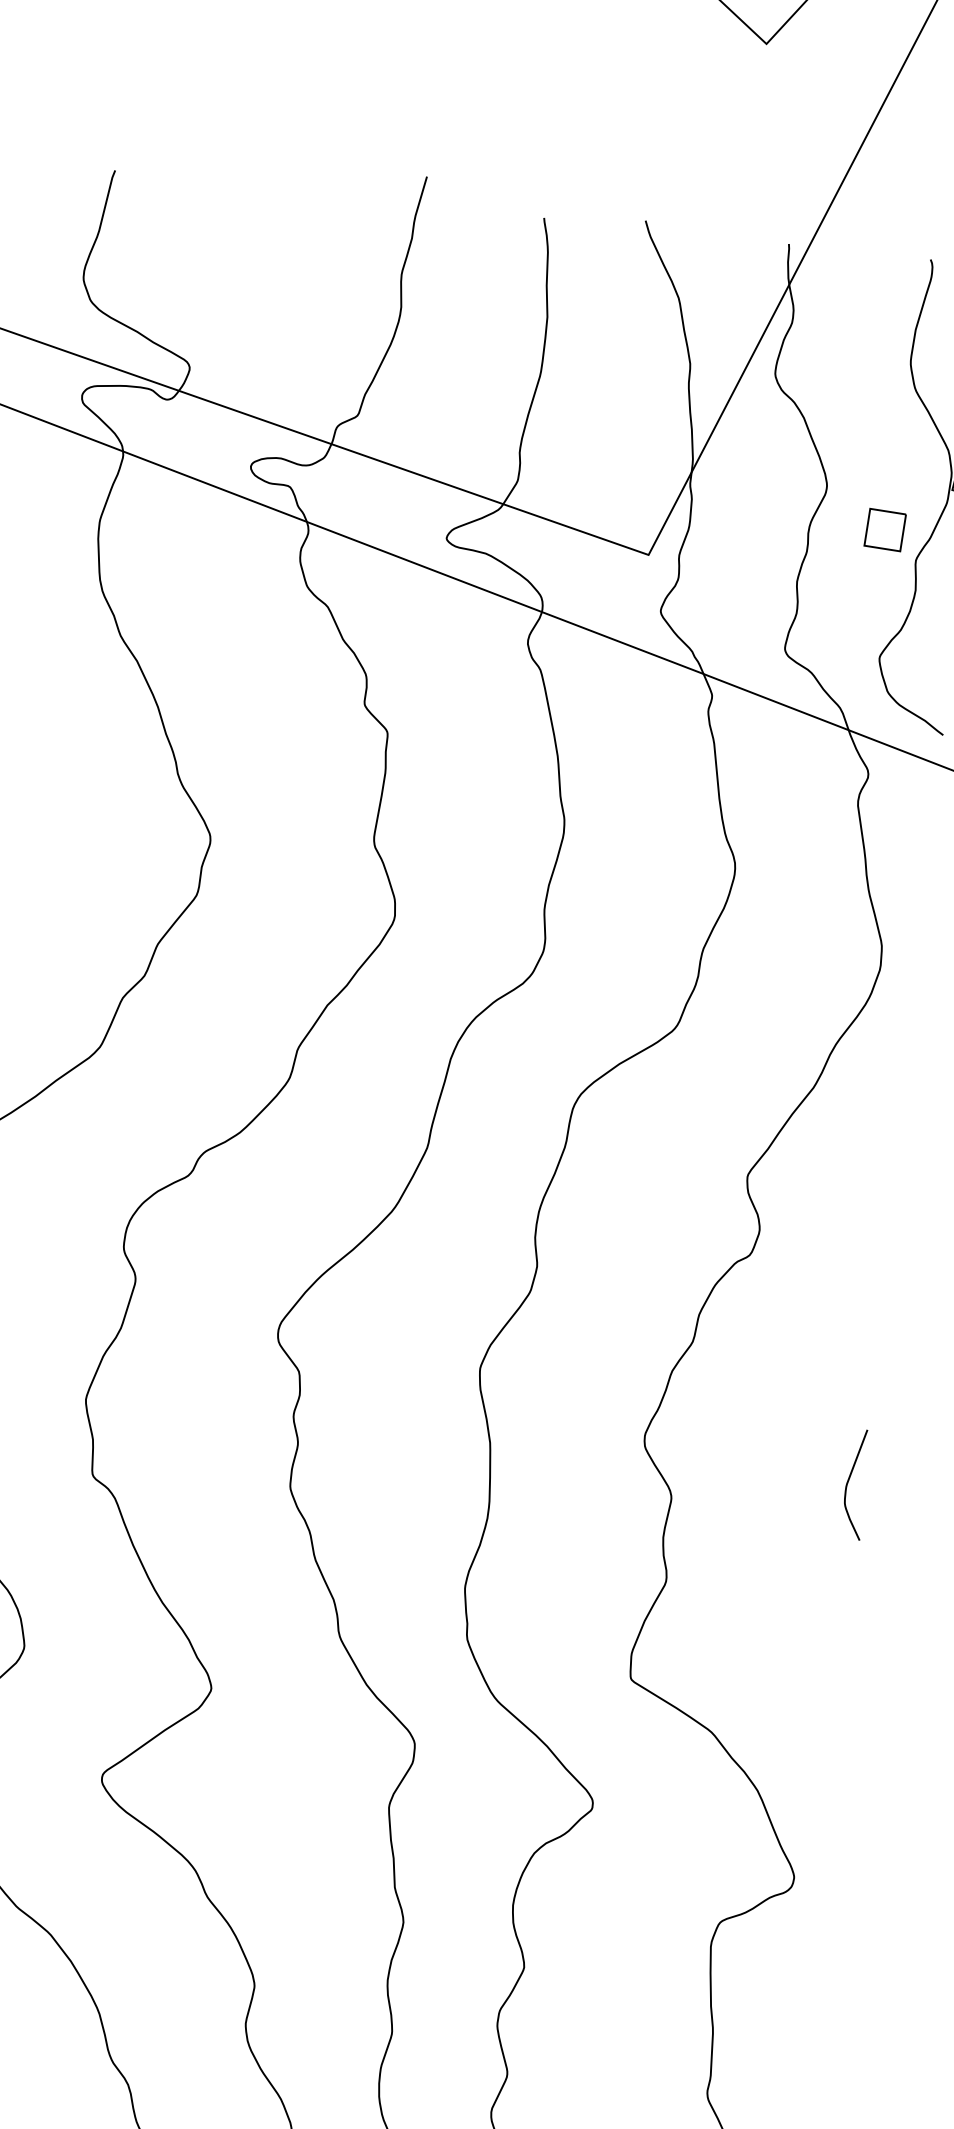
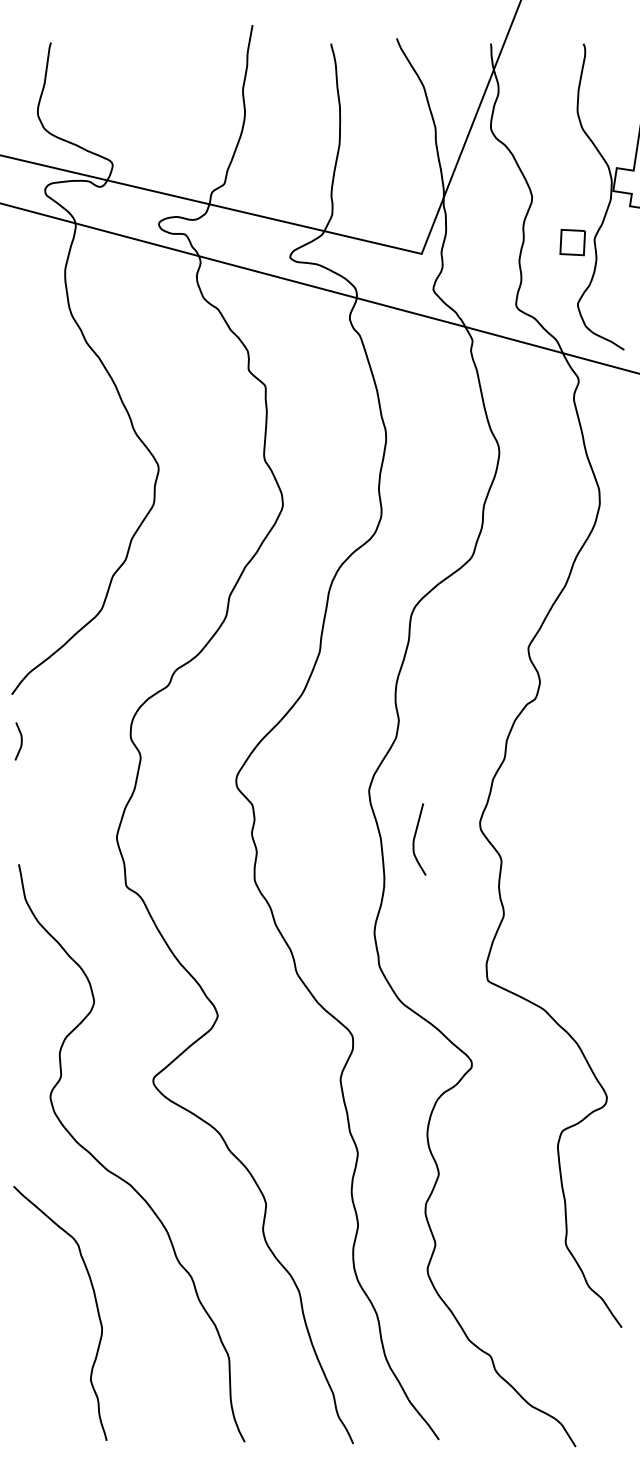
part: (884, 529) -> (572, 242), moved
curve: (849, 1482) -> (415, 838), moved

